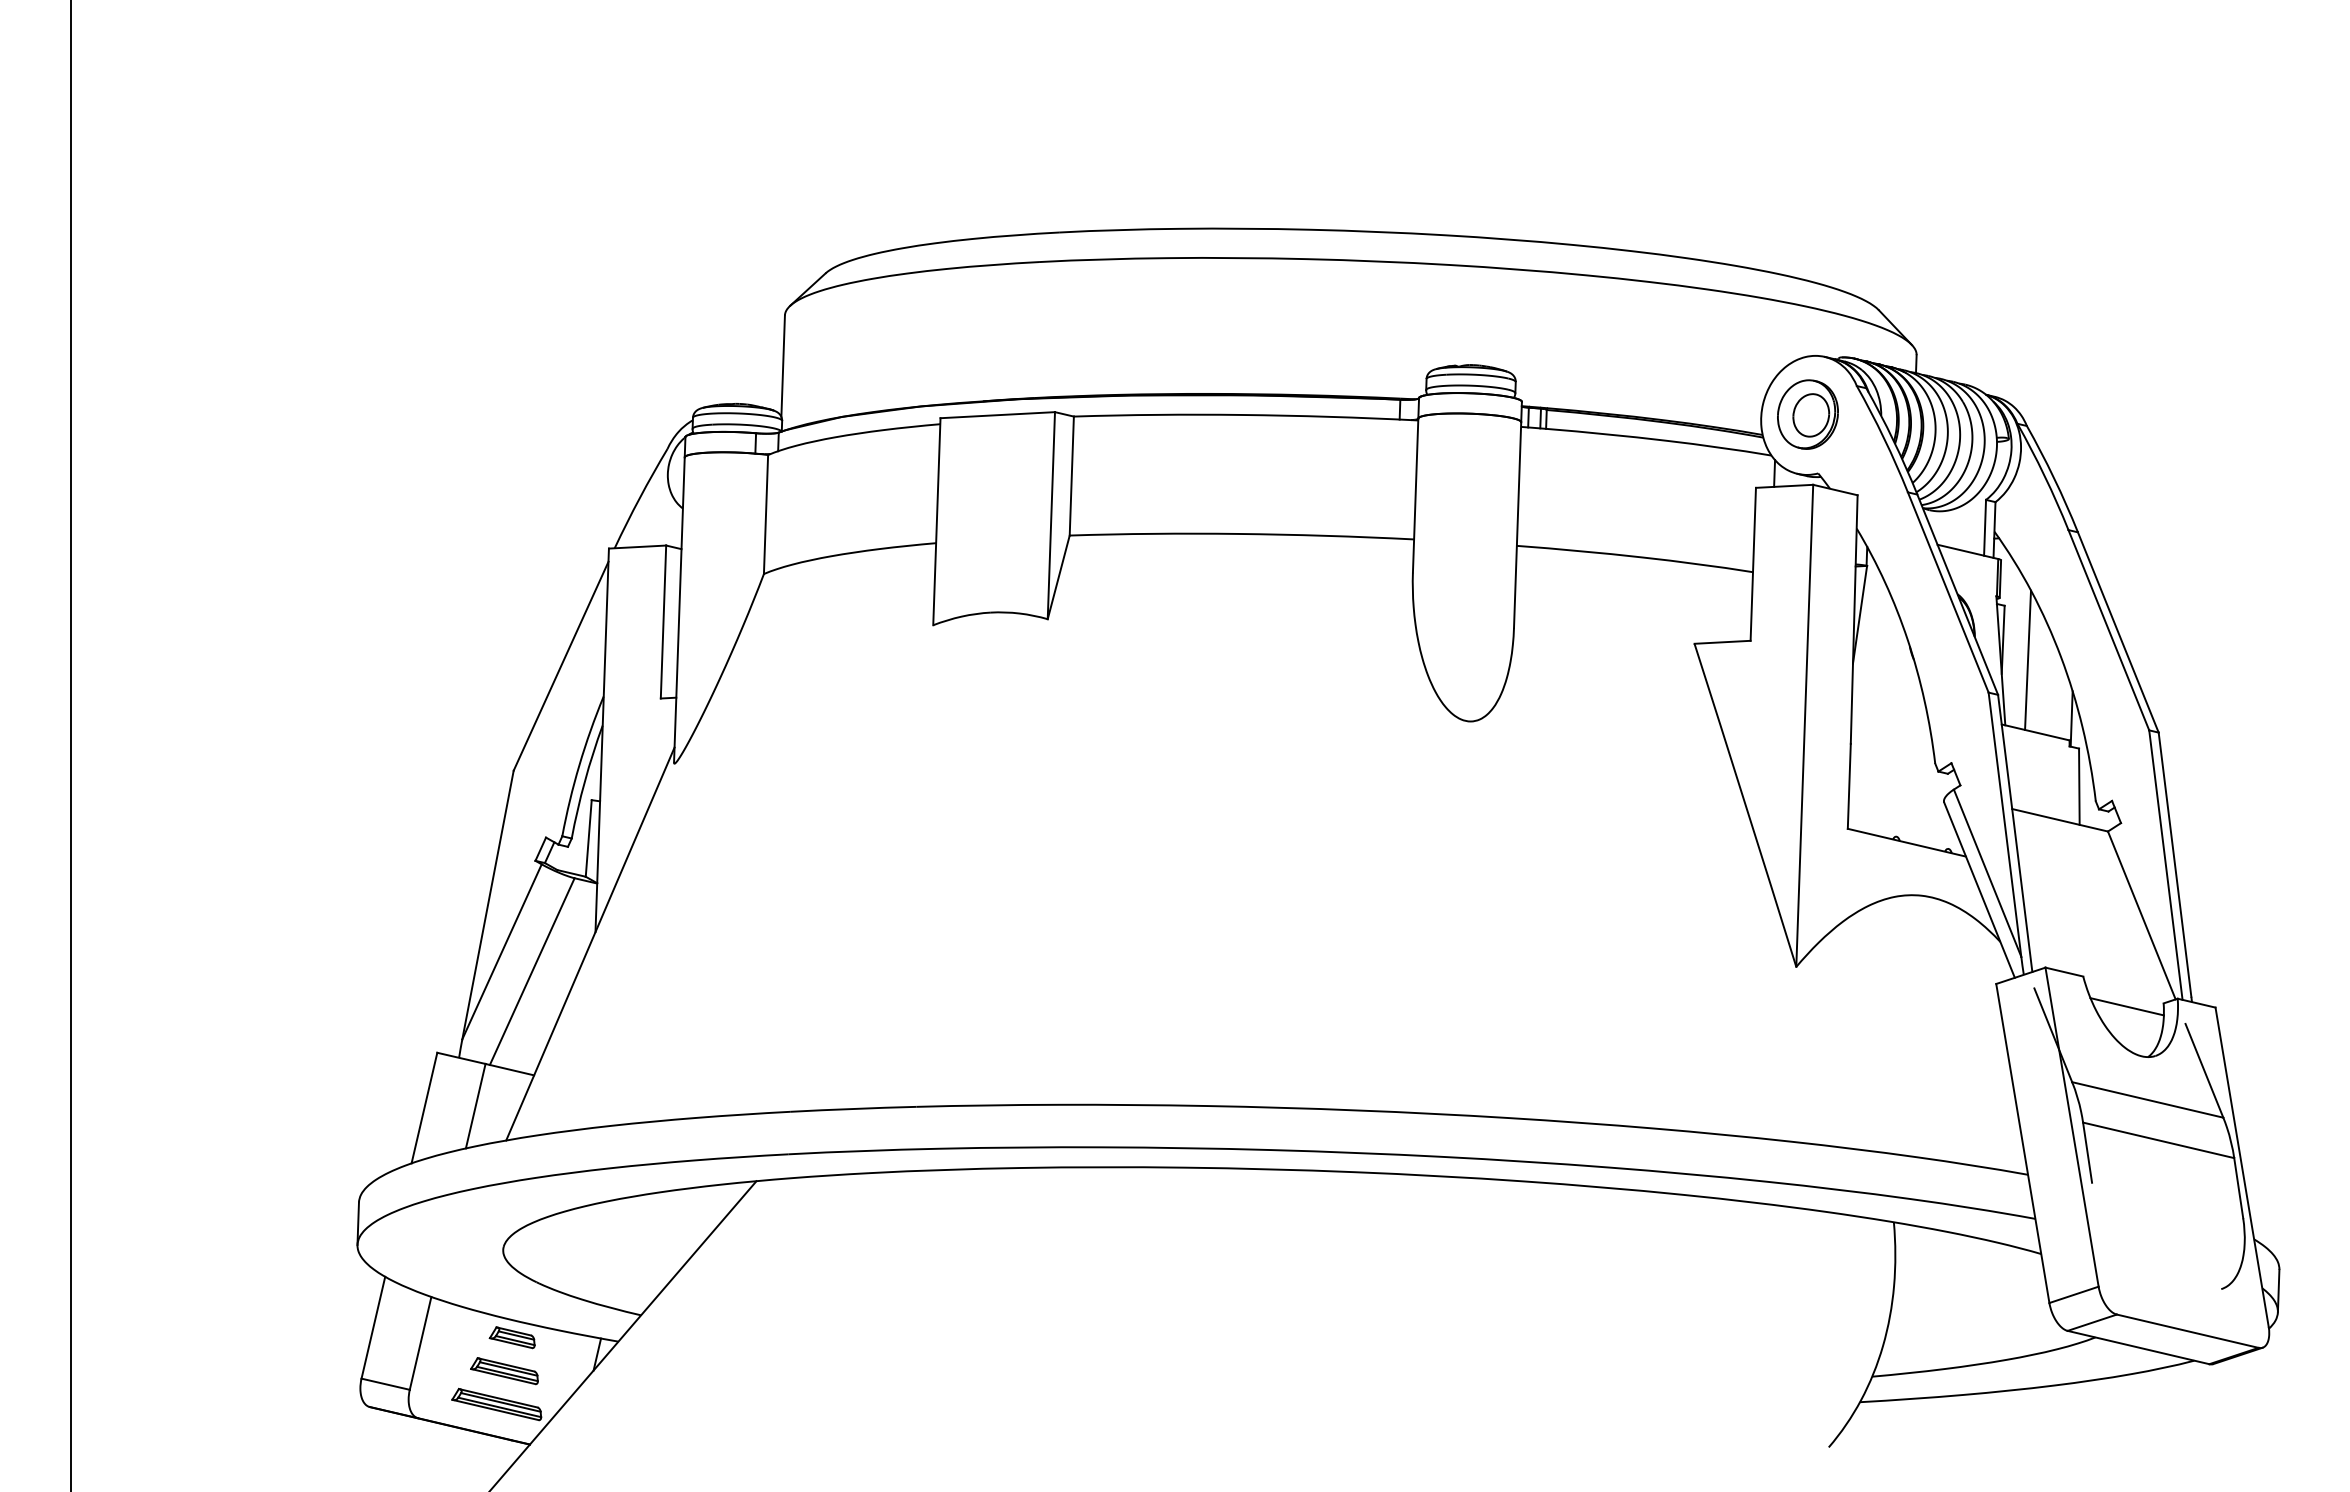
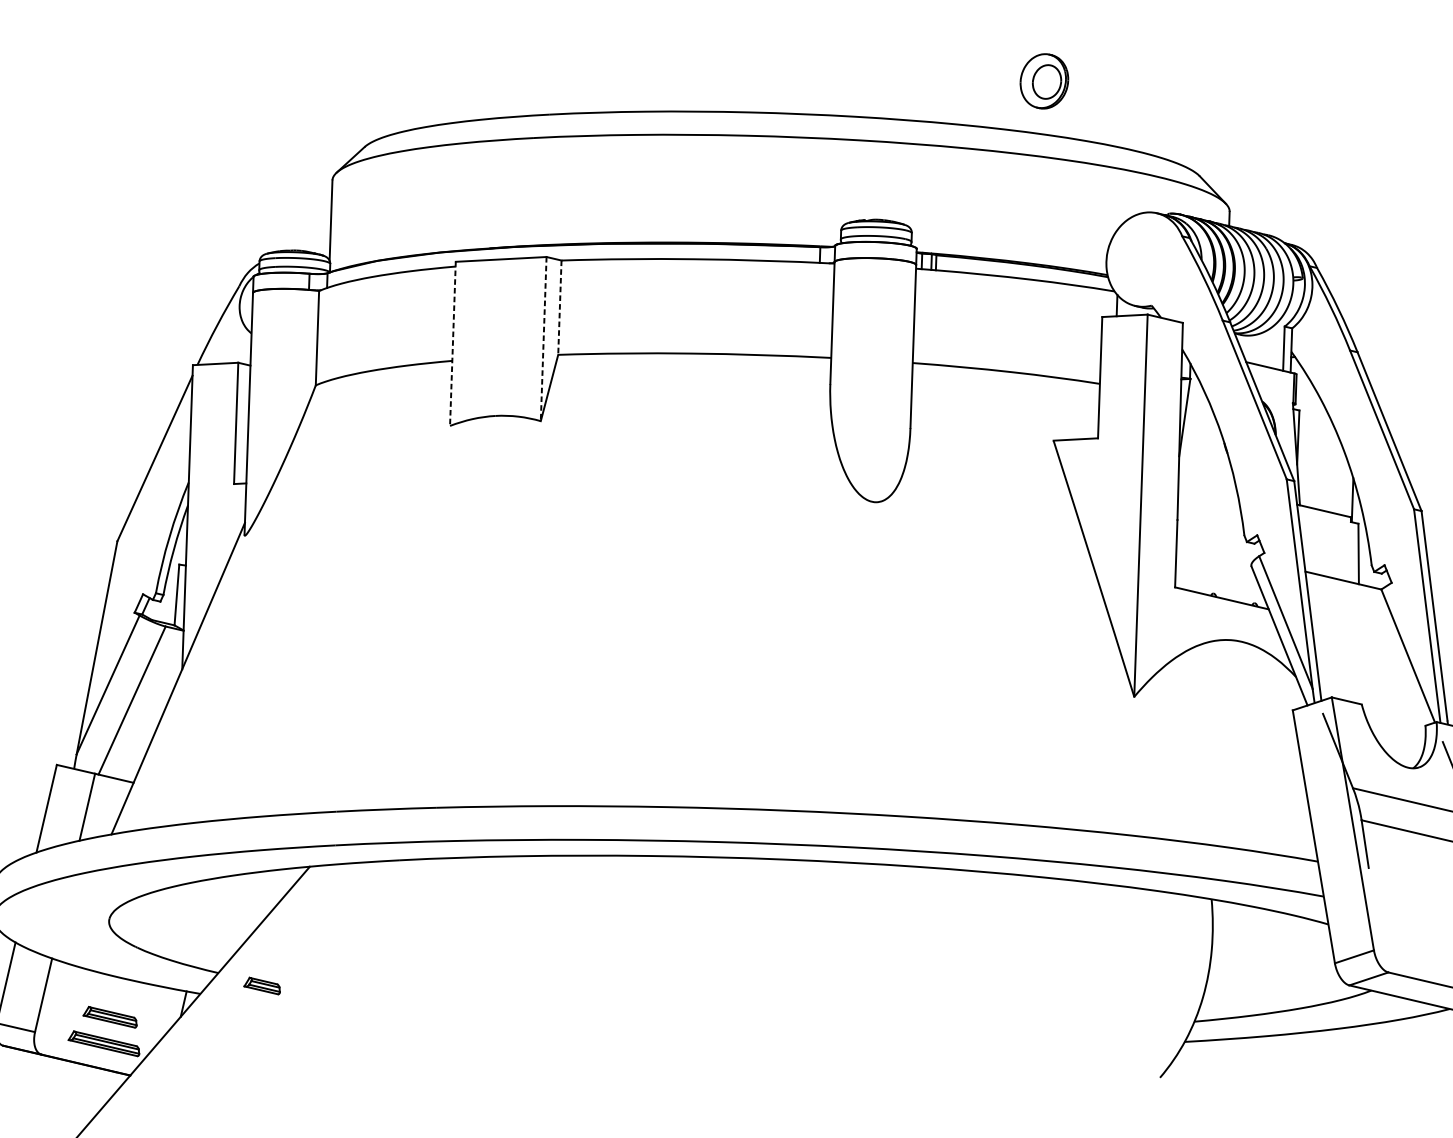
part: (1807, 414) -> (1044, 81), moved
line: (1071, 476) -> (559, 308), solid -> dashed
line: (1051, 515) -> (543, 338), solid -> dashed
line: (936, 521) -> (452, 343), solid -> dashed
line: (2028, 659) -> (1318, 453), removed
line: (2126, 1006) -> (1396, 728), removed
part: (511, 1337) -> (261, 985), moved

